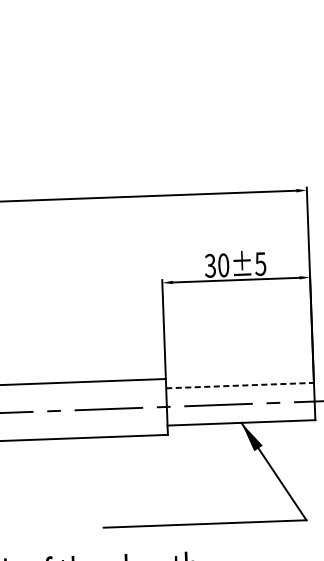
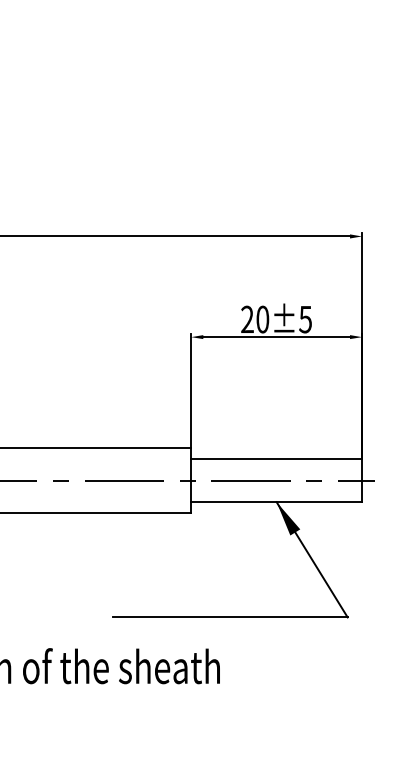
text: (210, 265) -> (247, 319), 30±5 -> 20±5
line: (240, 385) -> (277, 459), dashed -> solid

